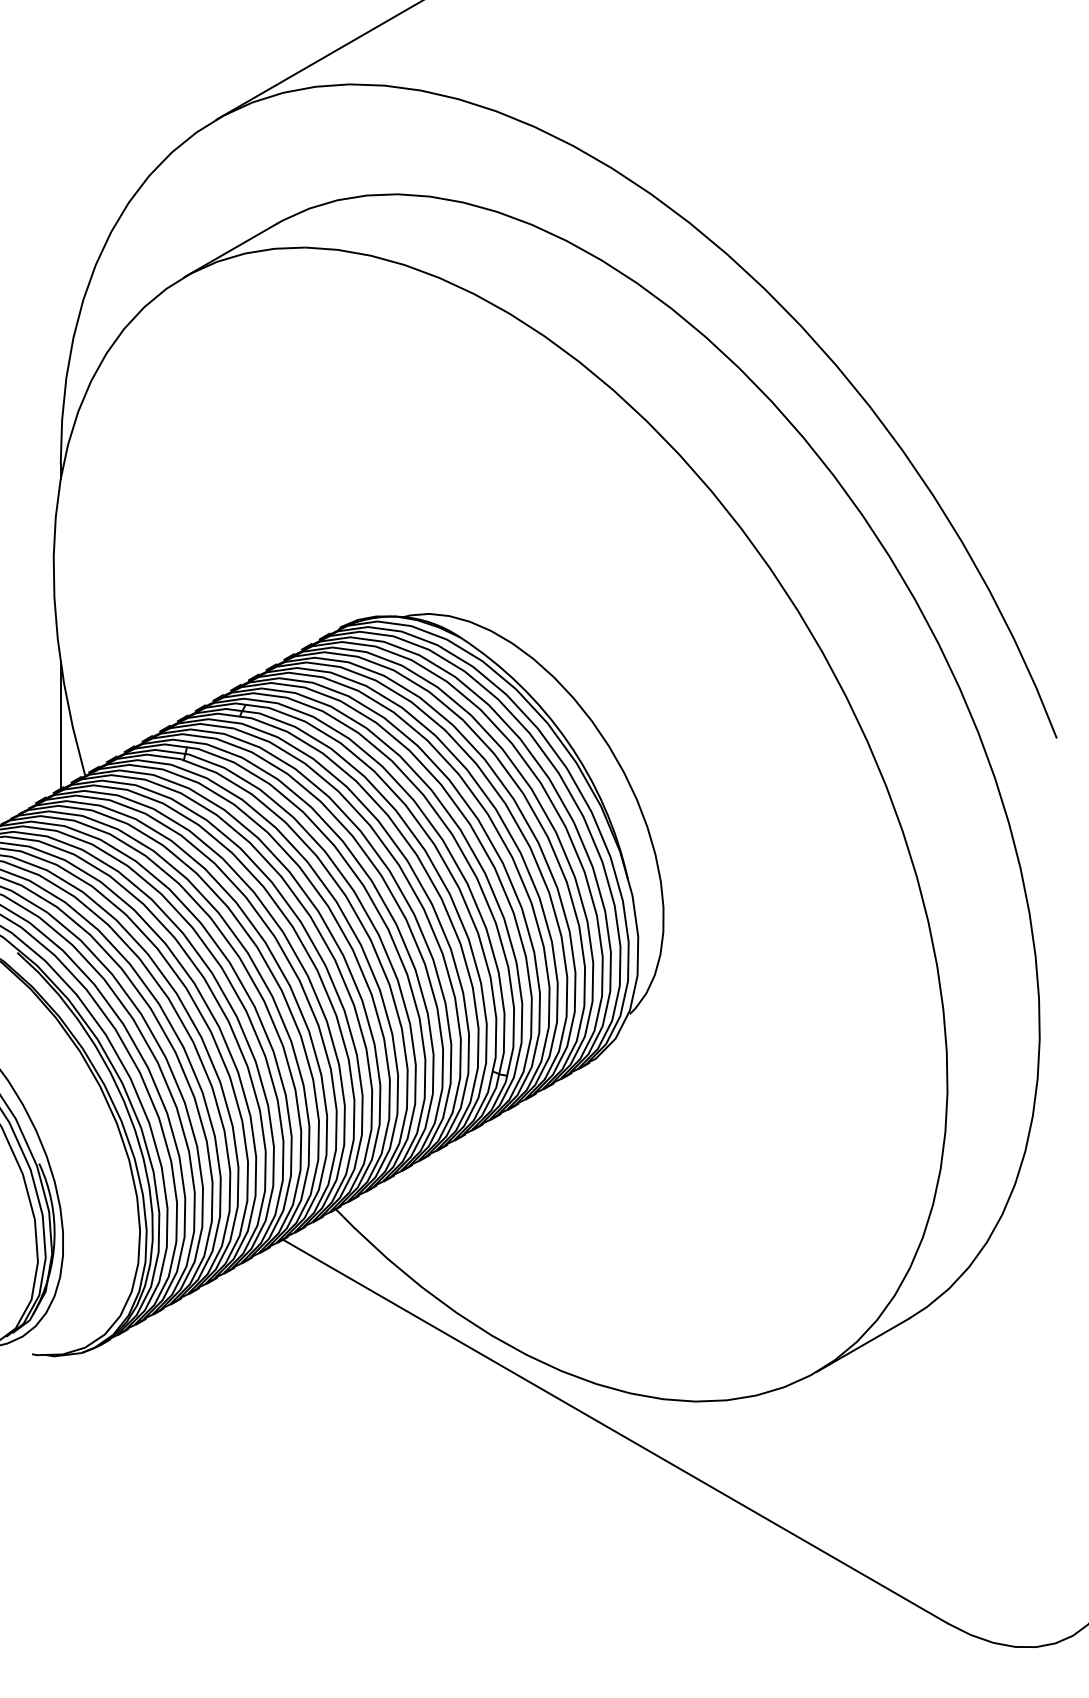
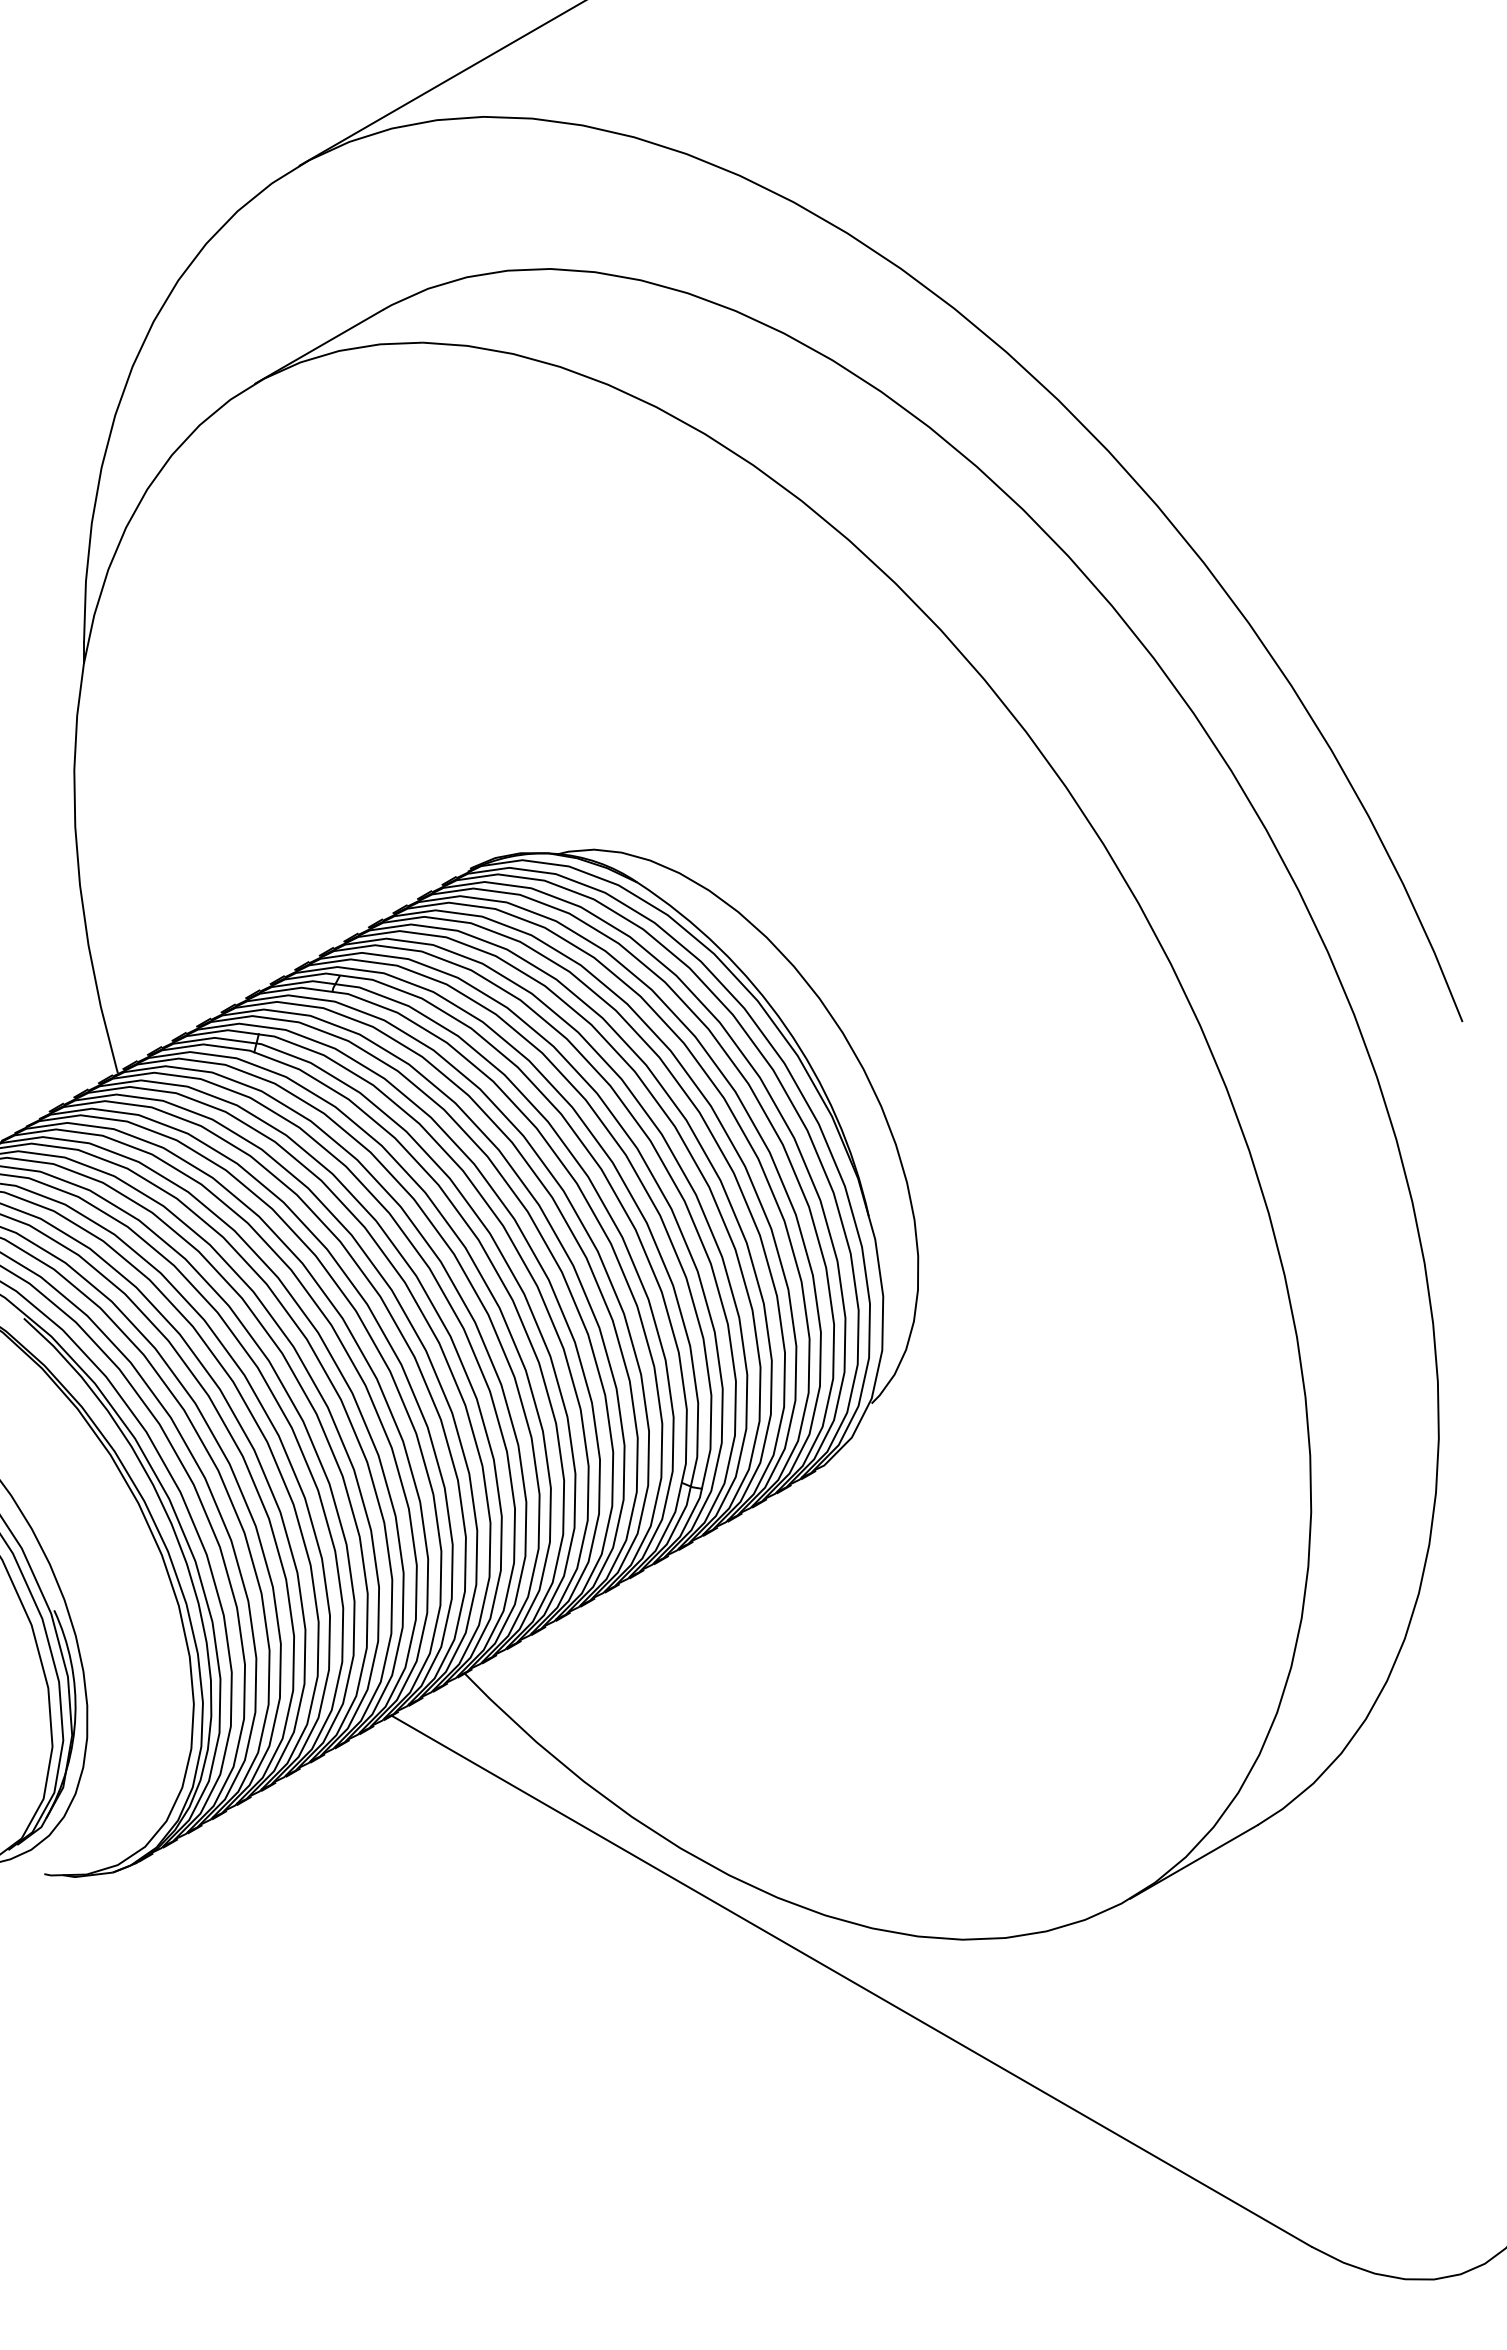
line: (61, 725) -> (84, 1003), removed

